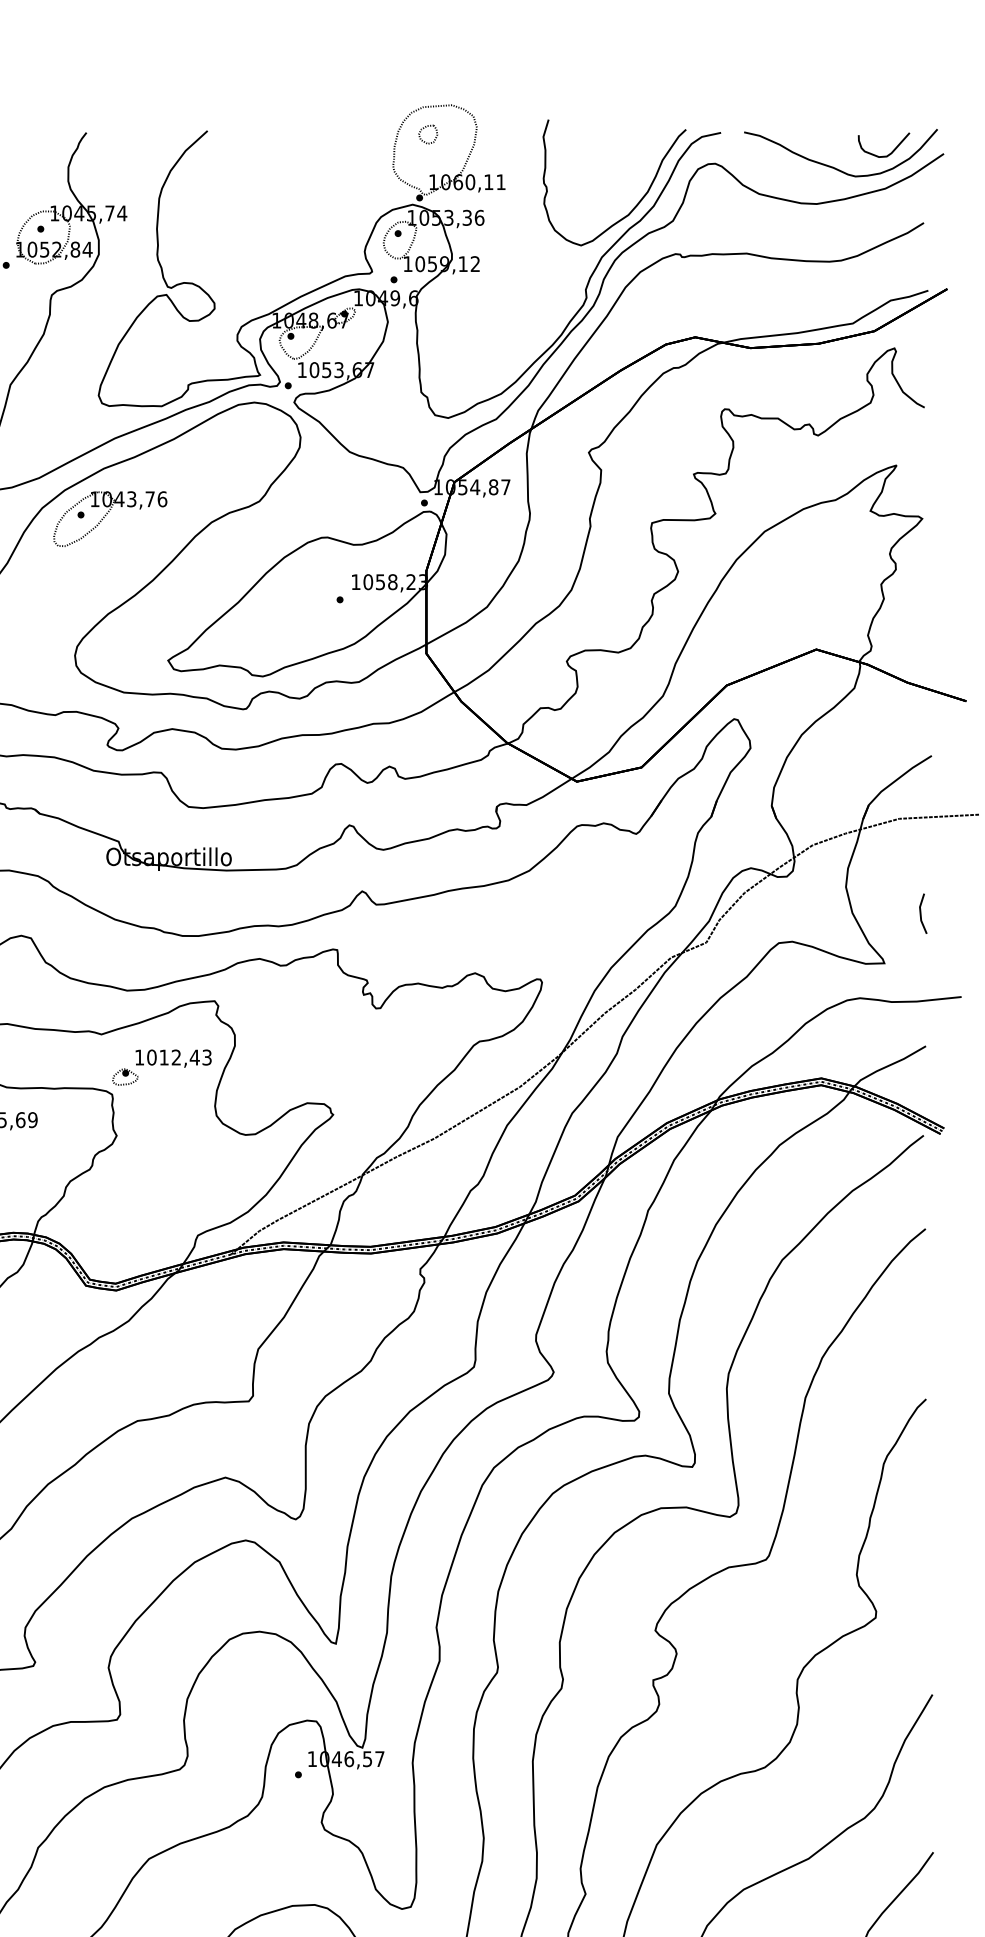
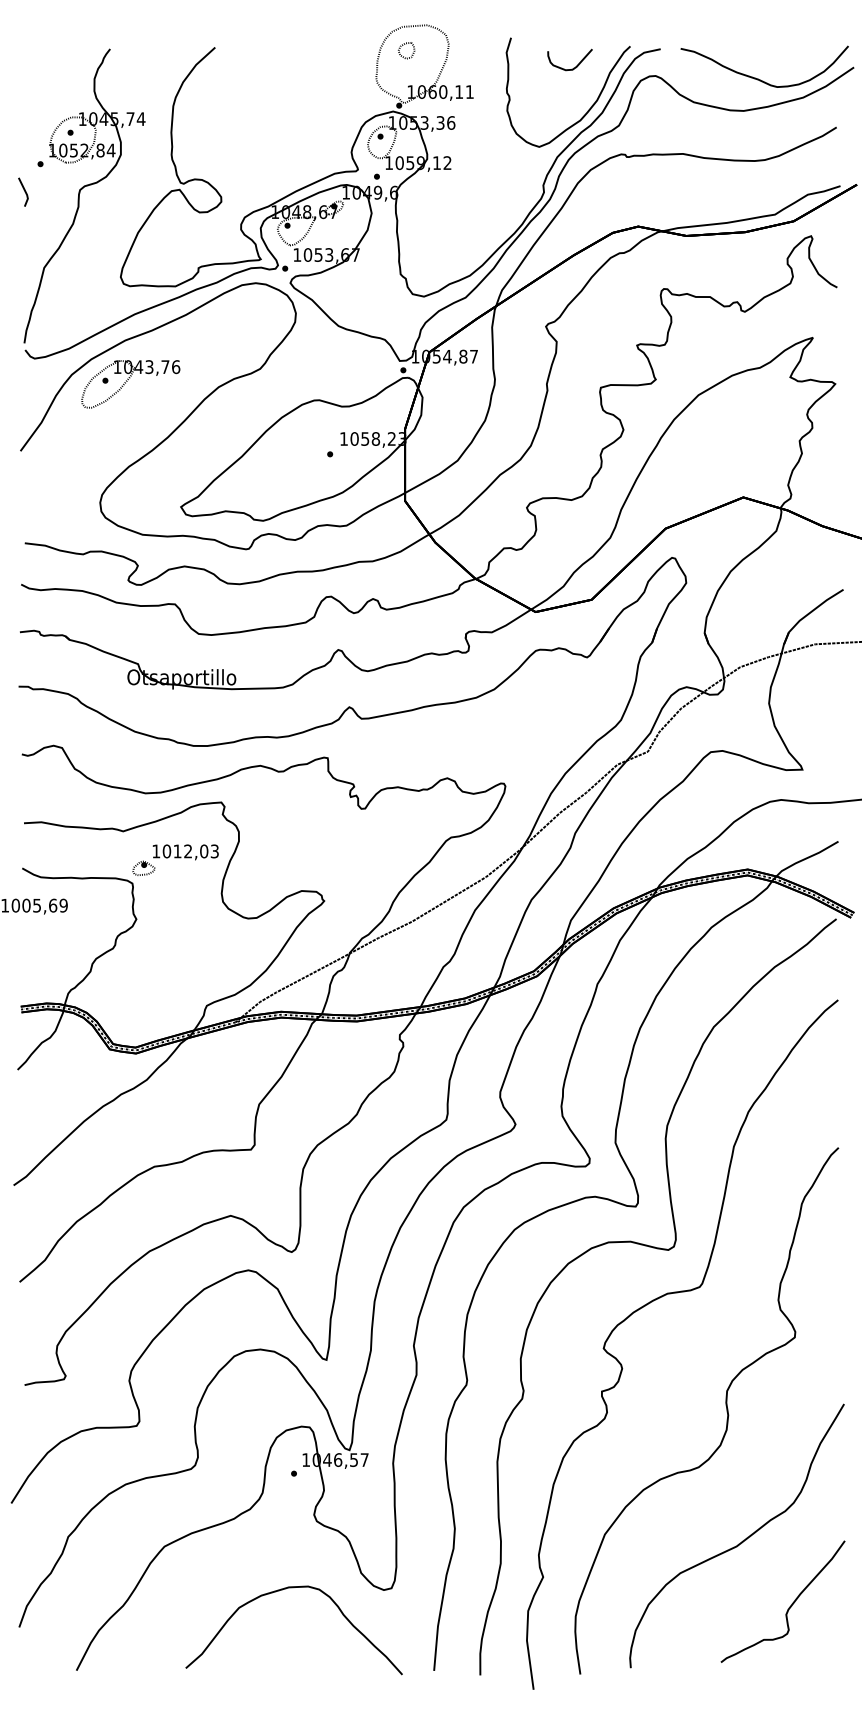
curve: (887, 153) -> (573, 67), moved
line: (921, 913) -> (834, 726), removed
text: (194, 1057) -> (203, 851), 1012,43 -> 1012,03

